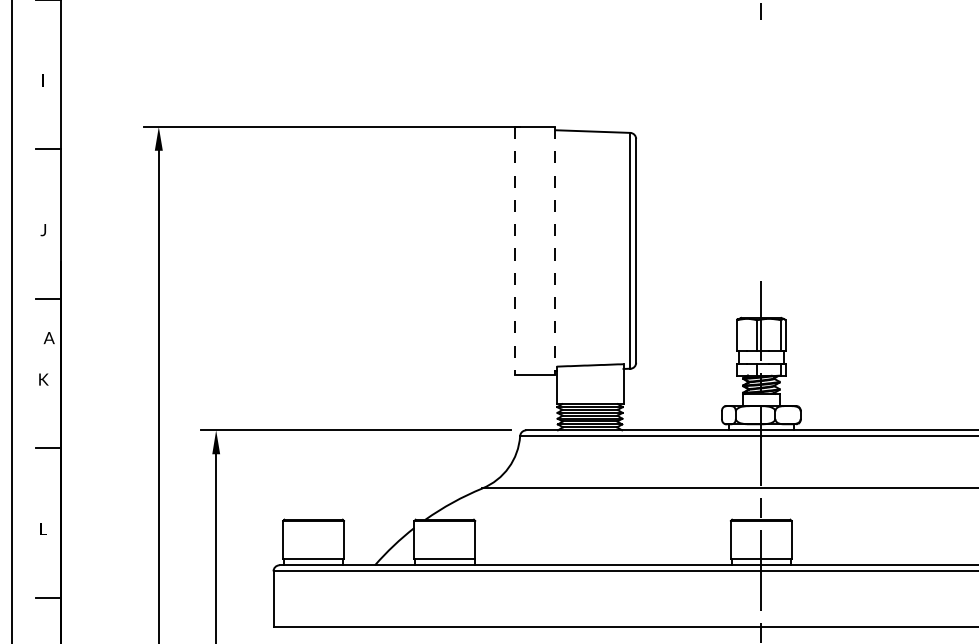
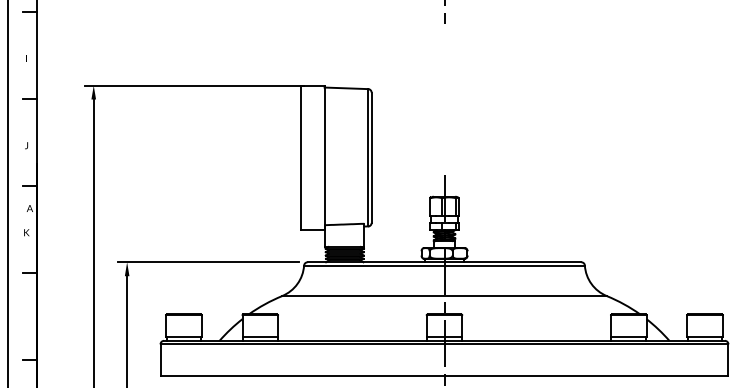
line: (513, 252) -> (300, 158), dashed -> solid
line: (555, 252) -> (324, 158), dashed -> solid

